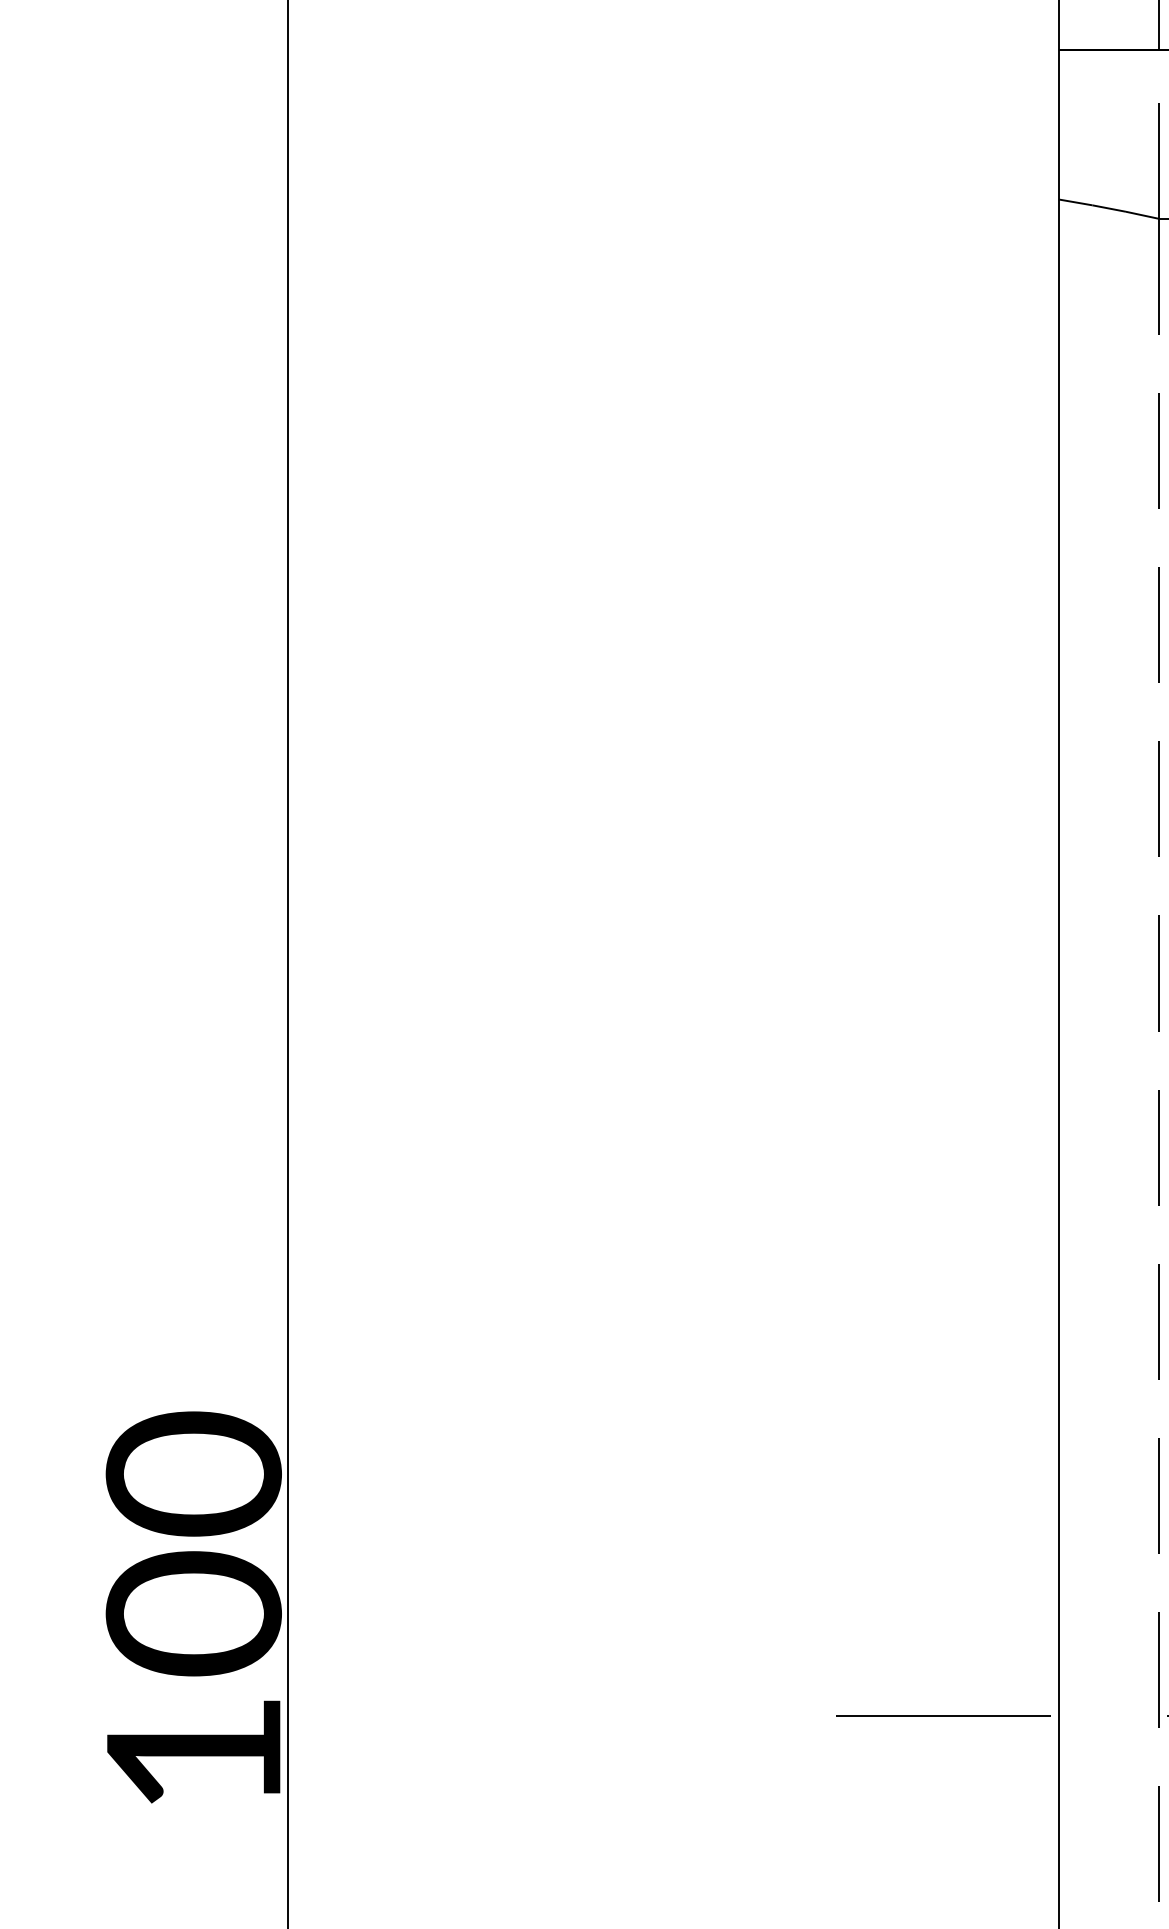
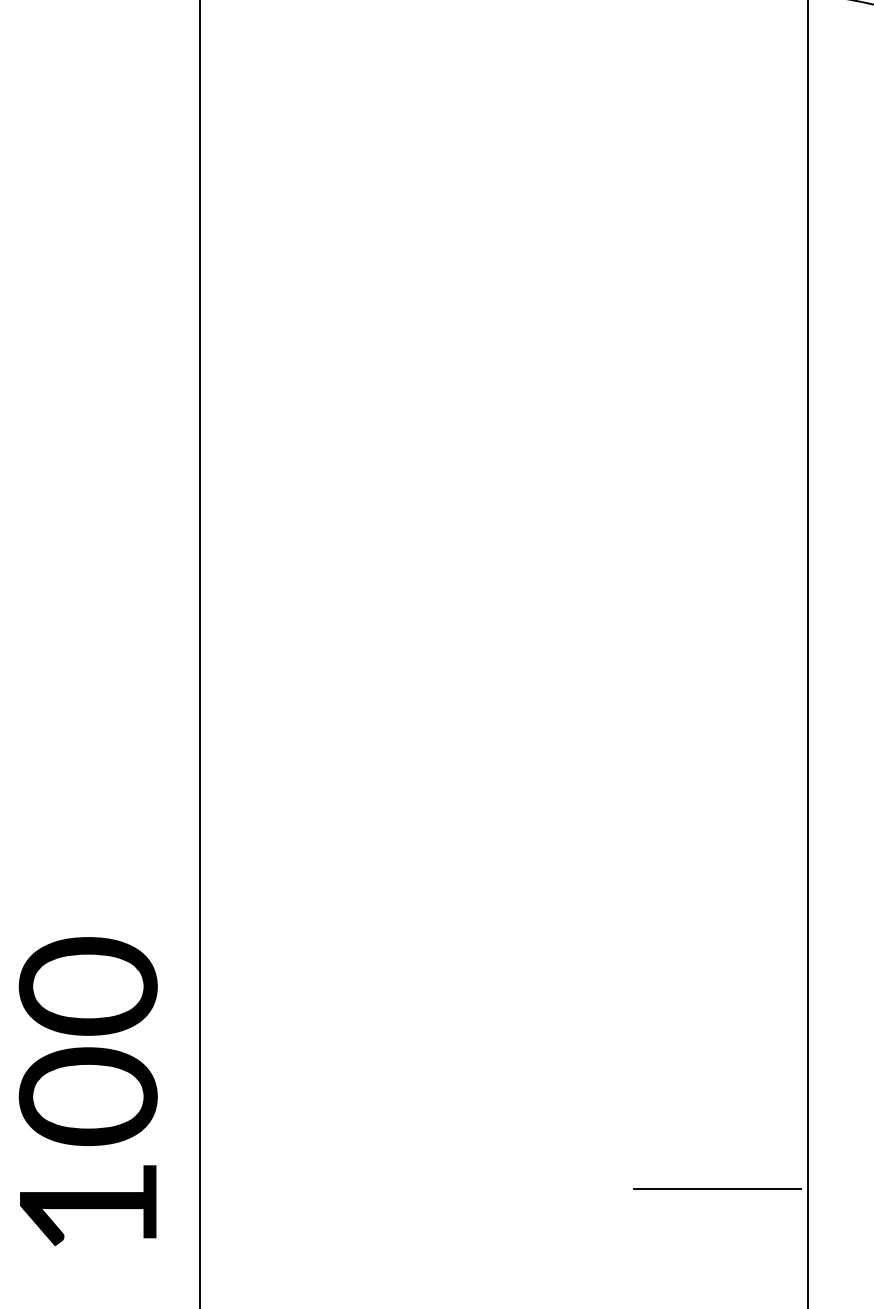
text: (193, 1607) -> (88, 1091), moved

